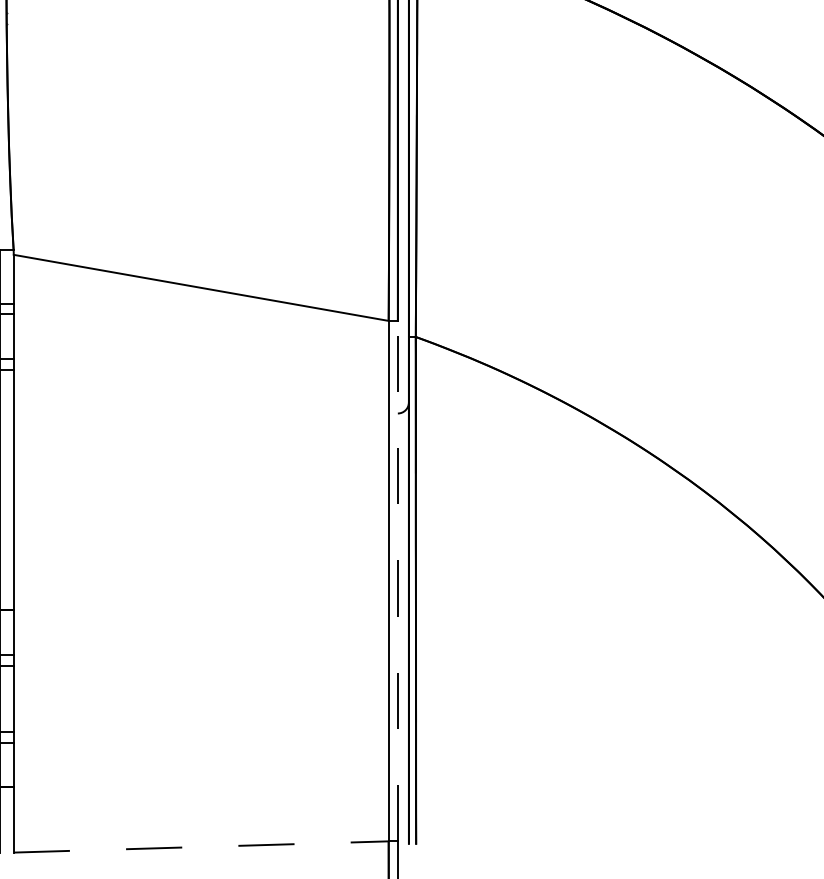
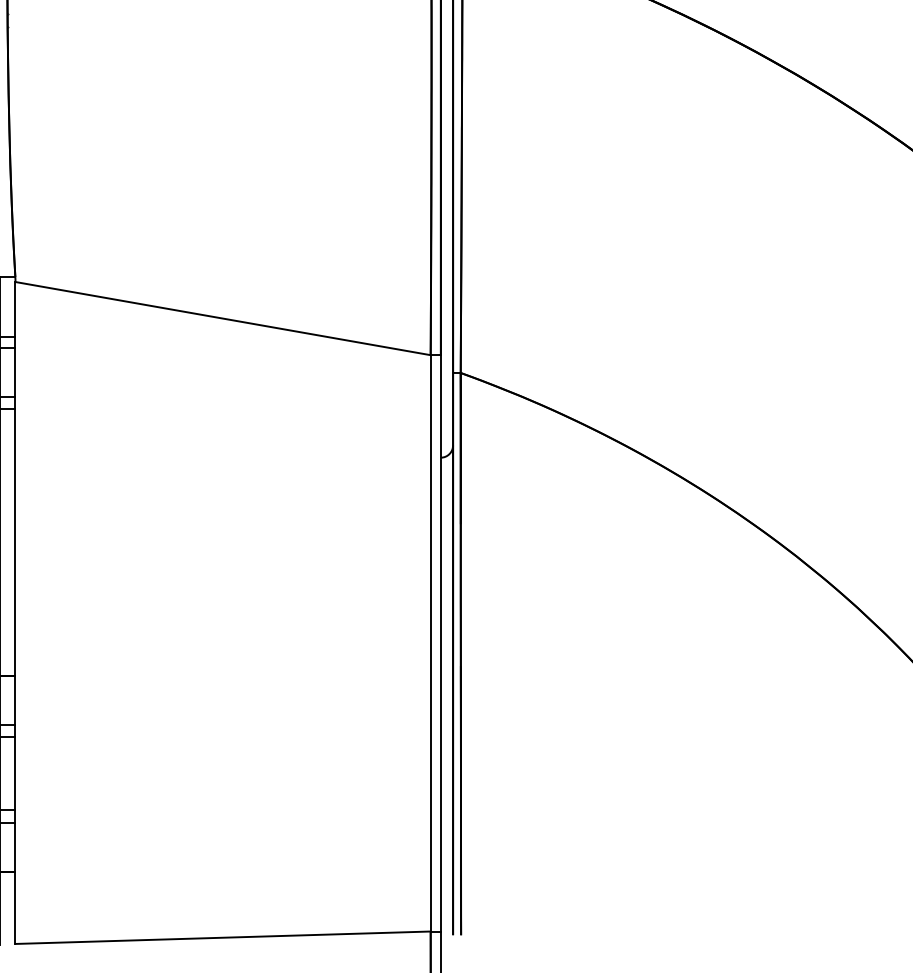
line: (397, 580) -> (440, 642), dashed -> solid
line: (201, 846) -> (223, 937), dashed -> solid

